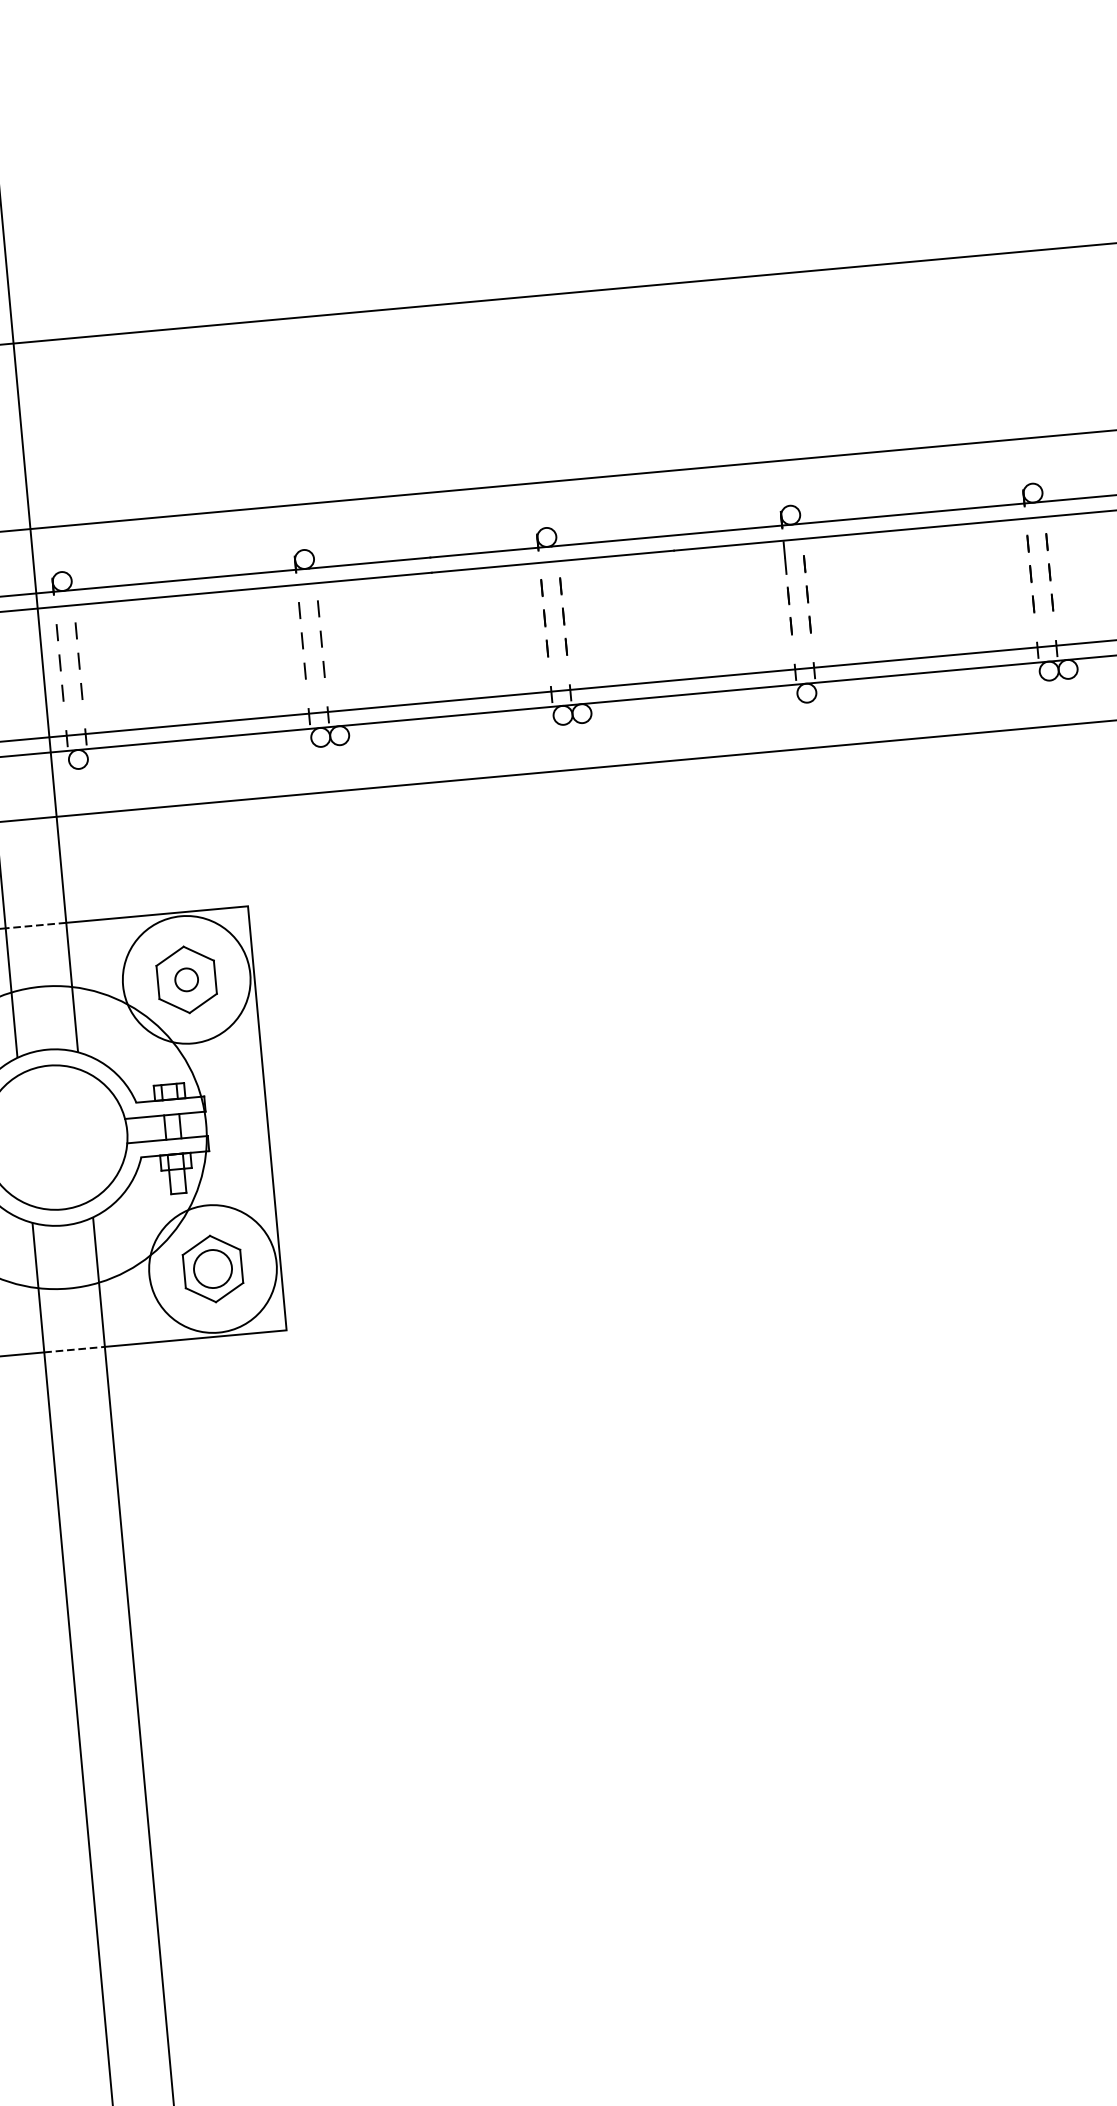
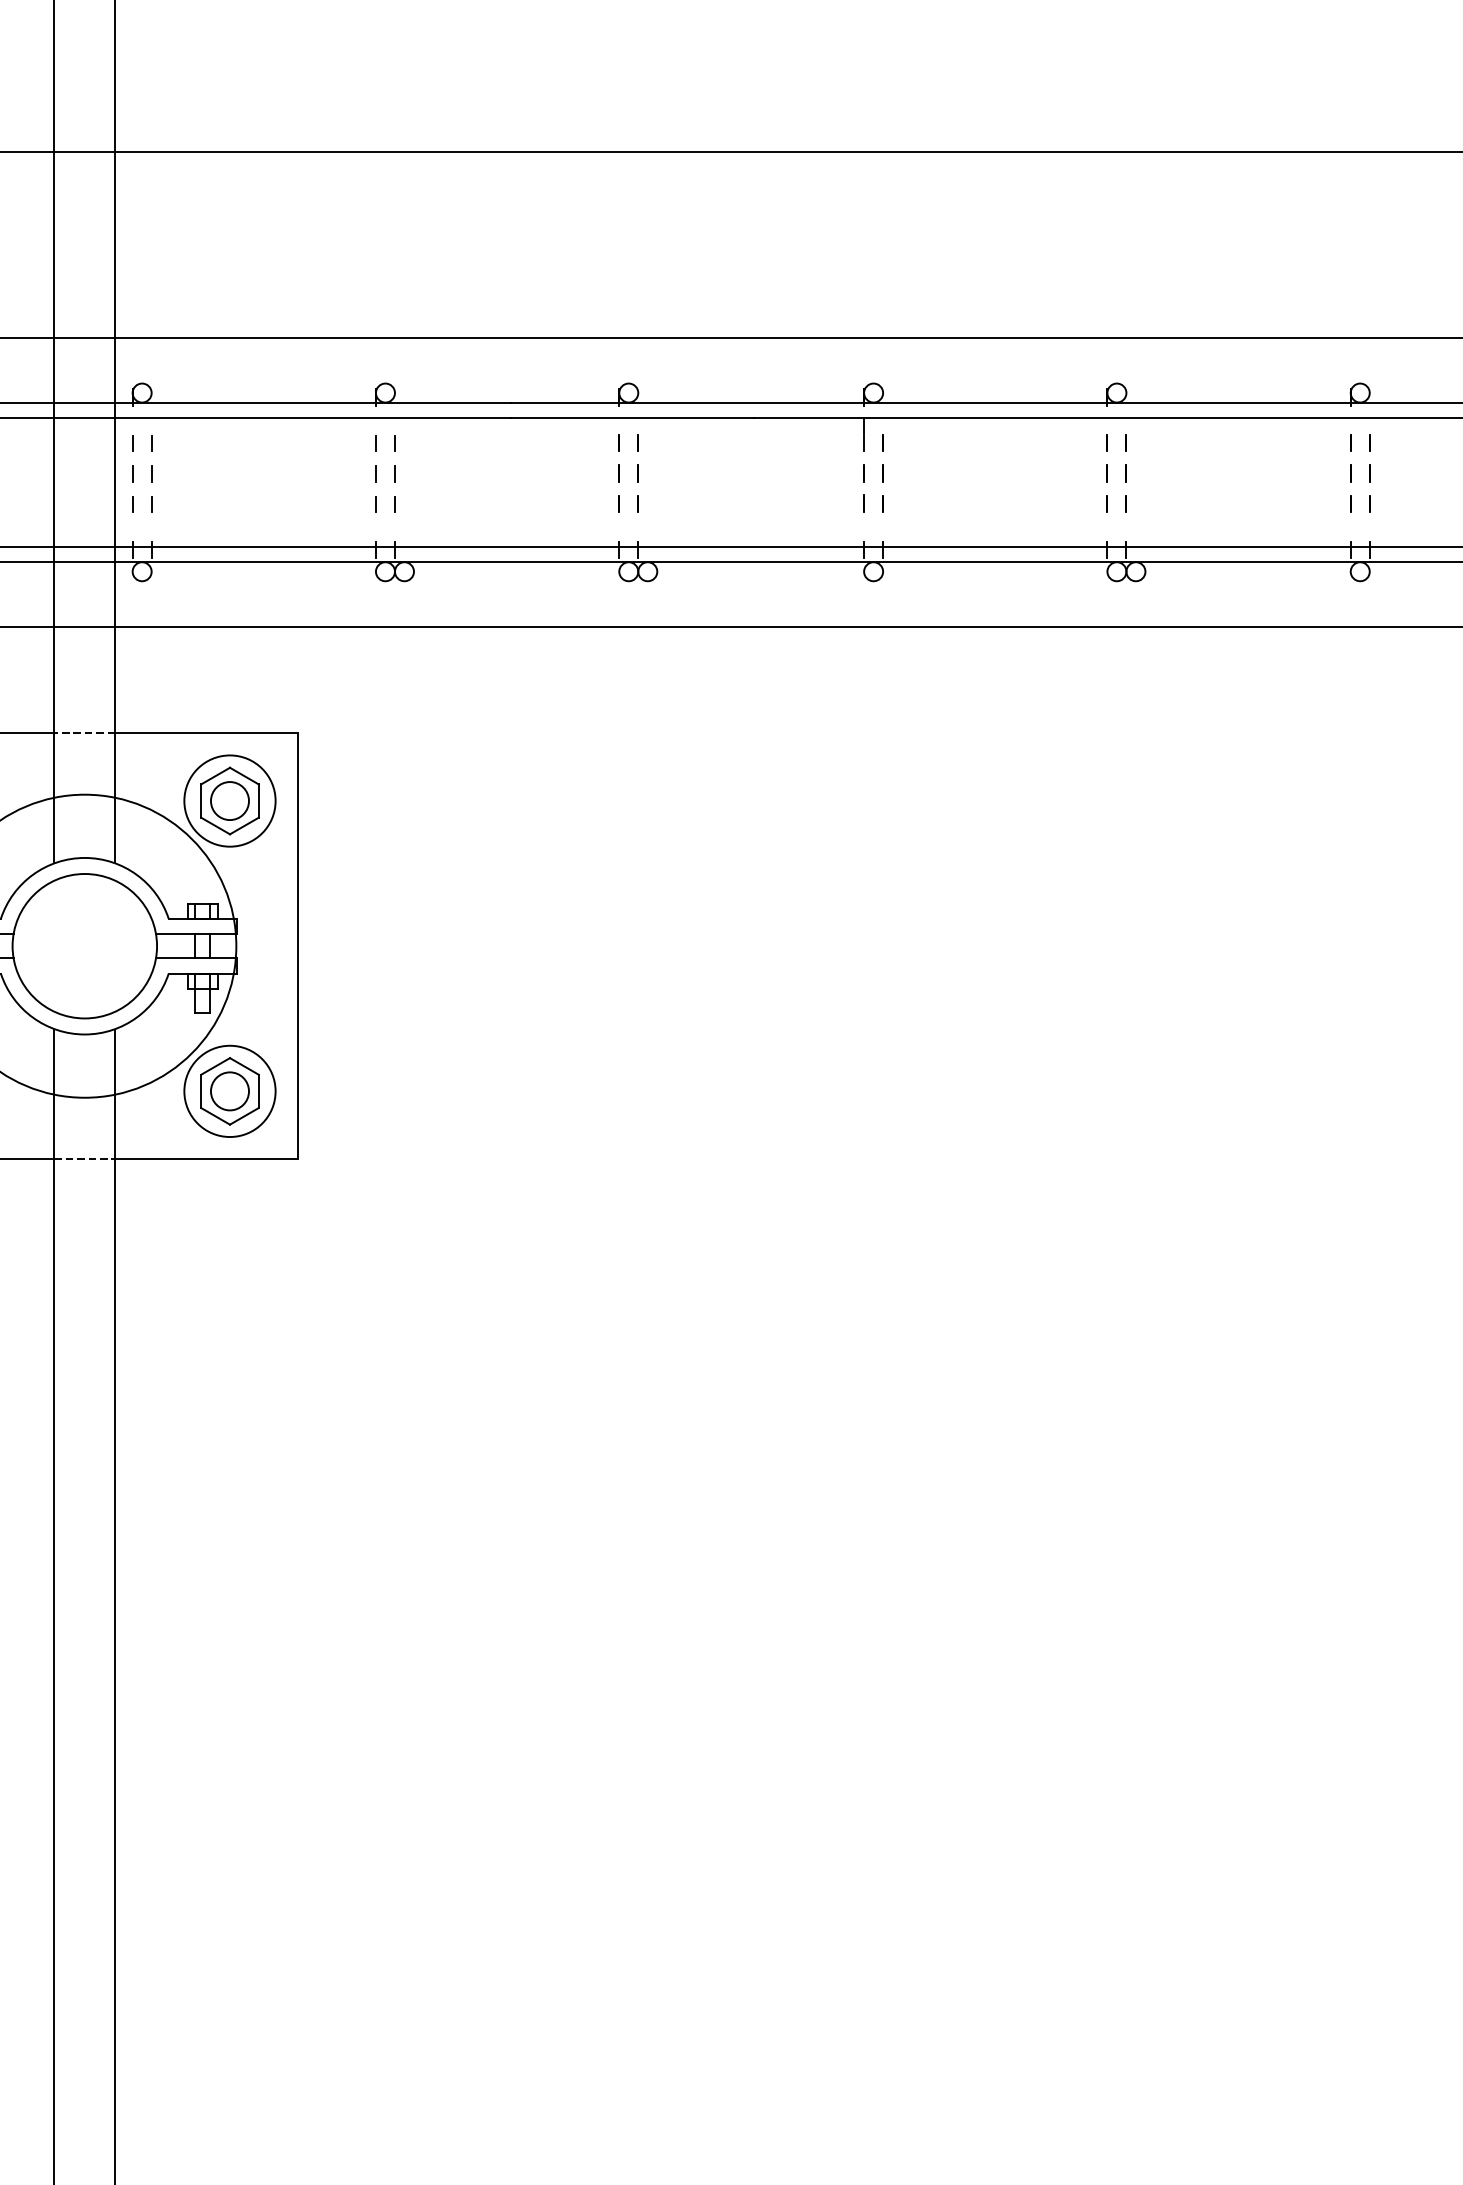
circle: (186, 979) -> (229, 800), size x0.71
circle: (187, 980) -> (230, 801), size x1.67
circle: (212, 1269) -> (229, 1091), size x0.71

